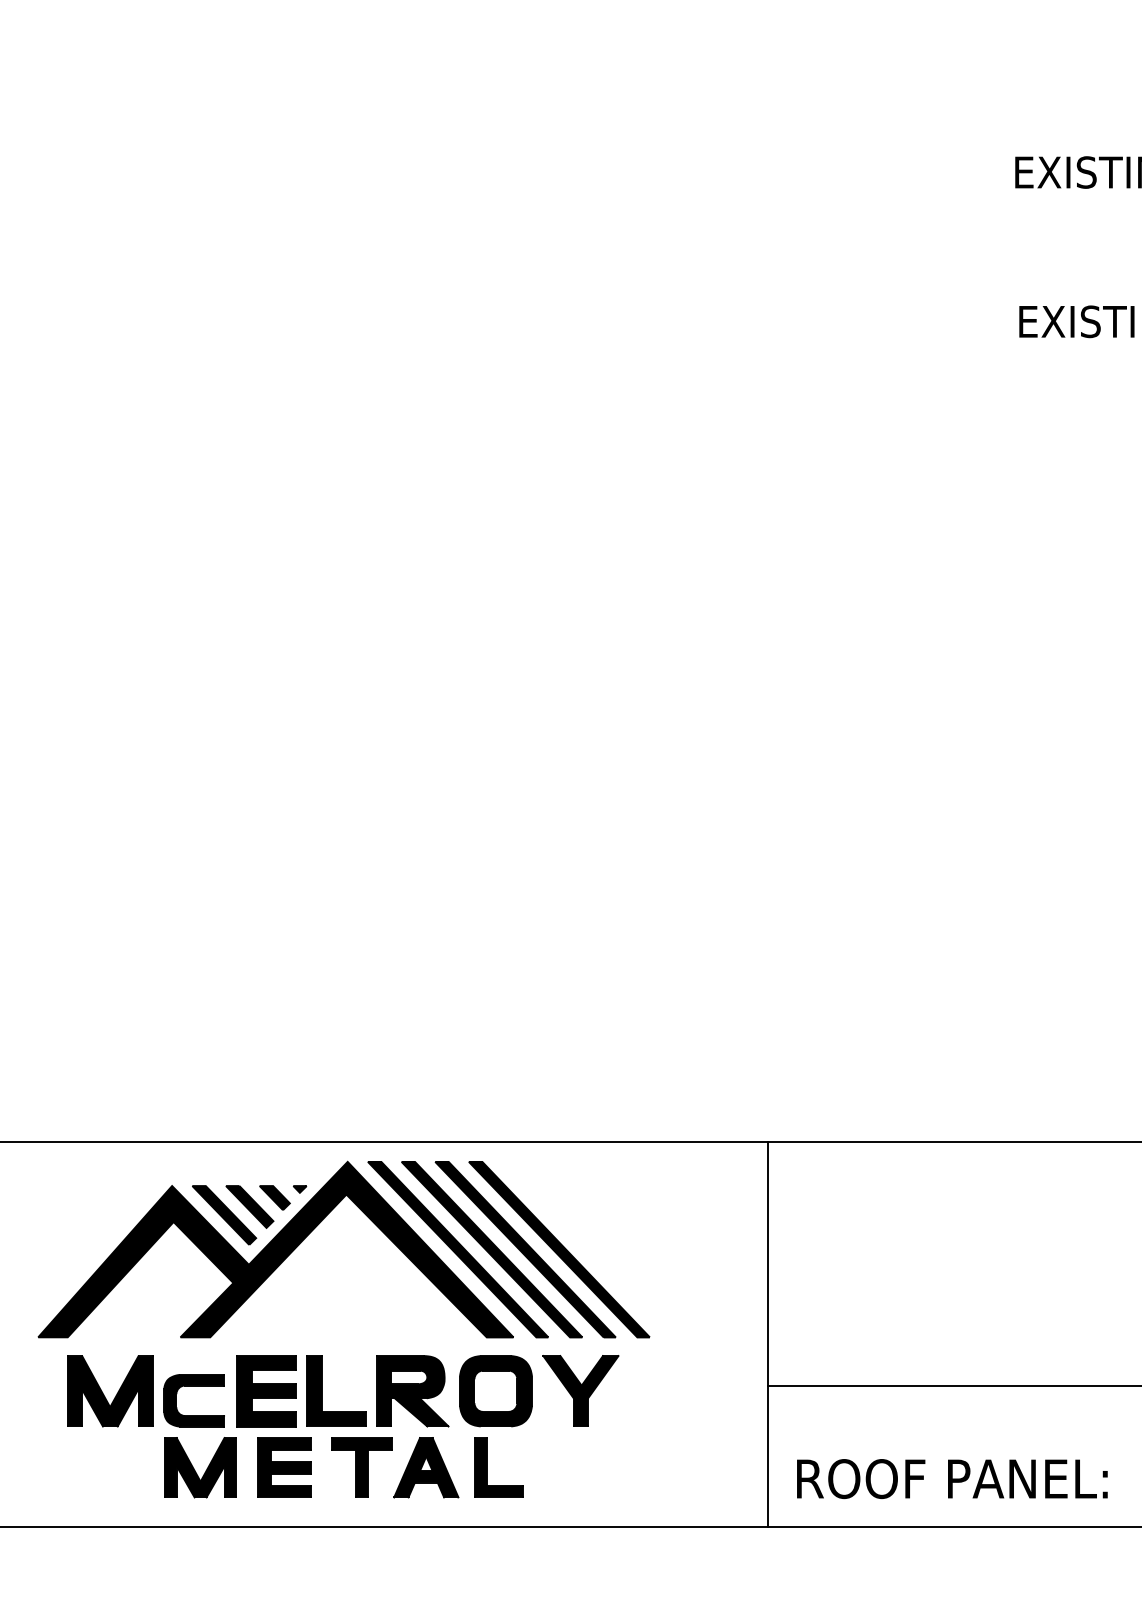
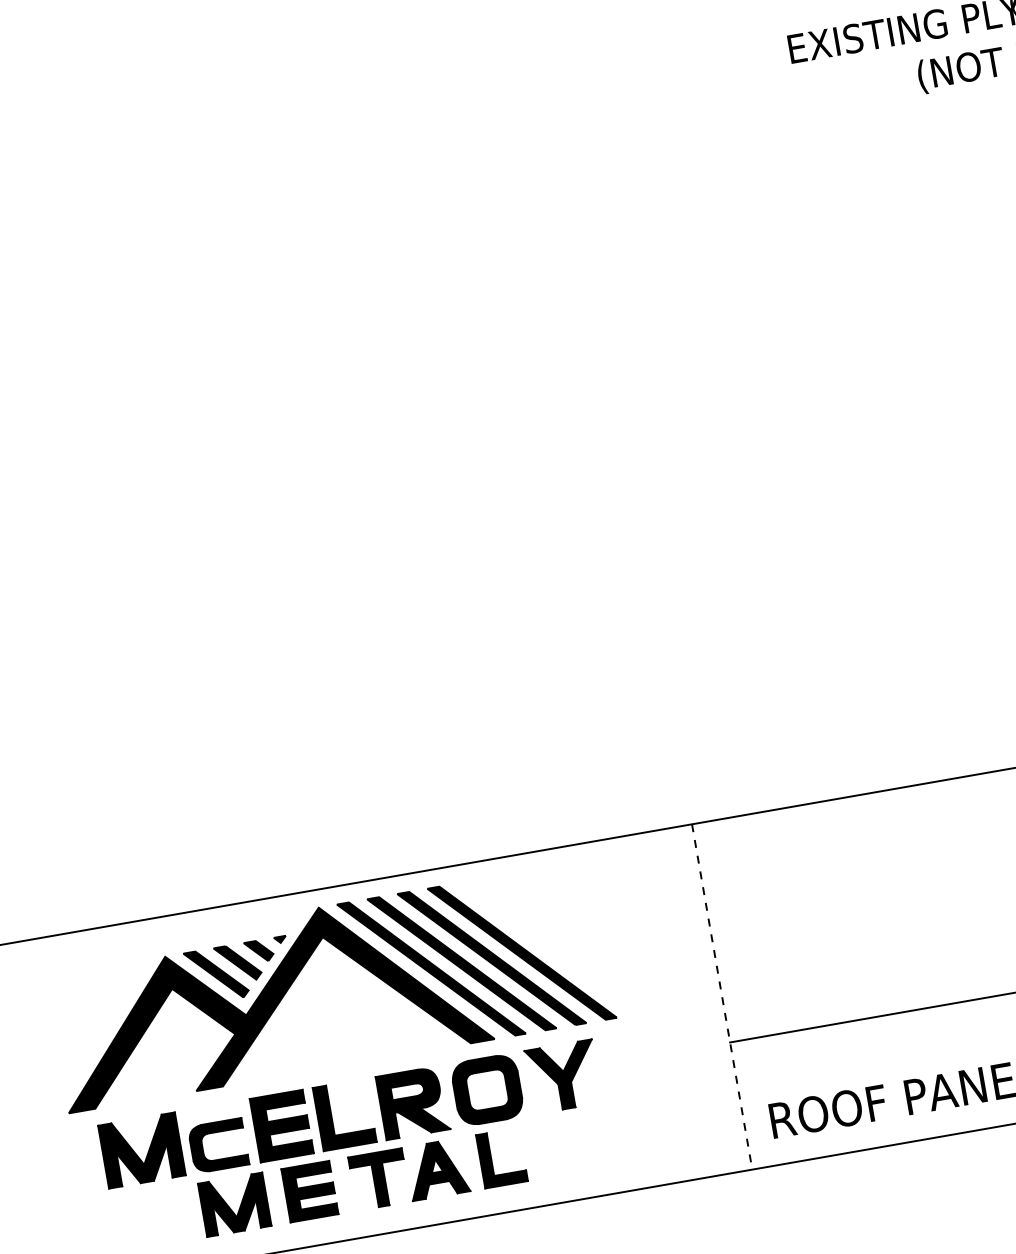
line: (767, 1334) -> (721, 996), solid -> dashed

